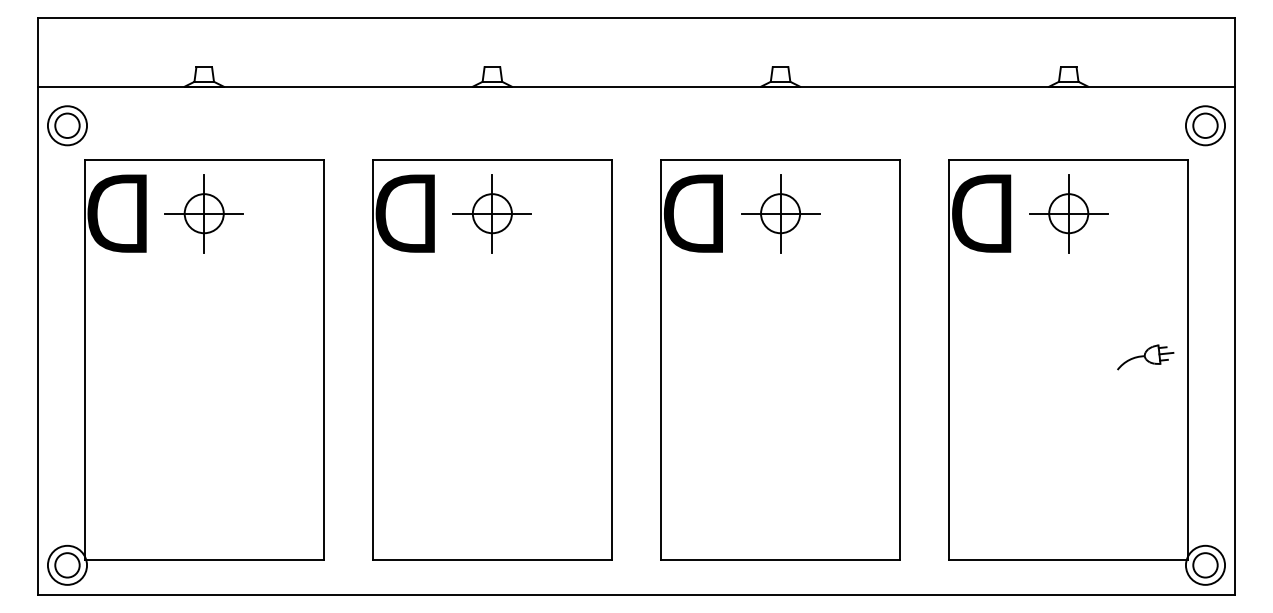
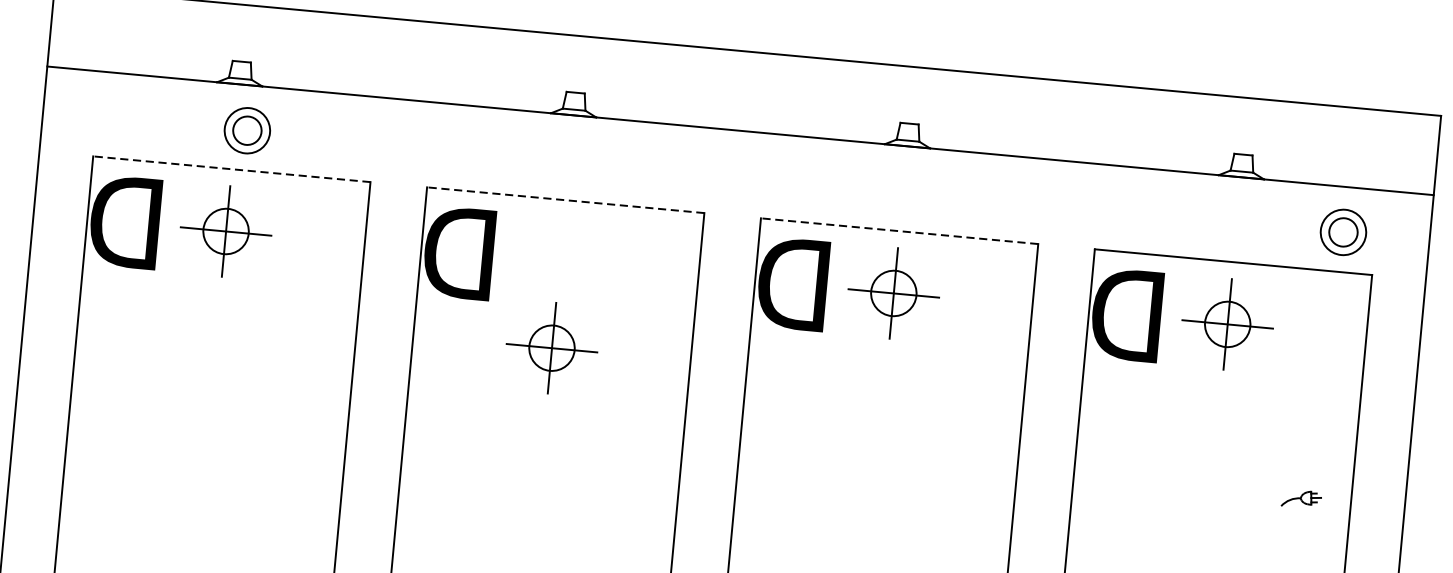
part: (67, 125) -> (247, 130), moved
part: (1205, 125) -> (1343, 232), moved
line: (204, 159) -> (232, 168), solid -> dashed
line: (492, 159) -> (565, 199), solid -> dashed
line: (780, 159) -> (899, 230), solid -> dashed
part: (491, 213) -> (550, 347), moved
part: (1145, 357) -> (1301, 499), size x0.6

